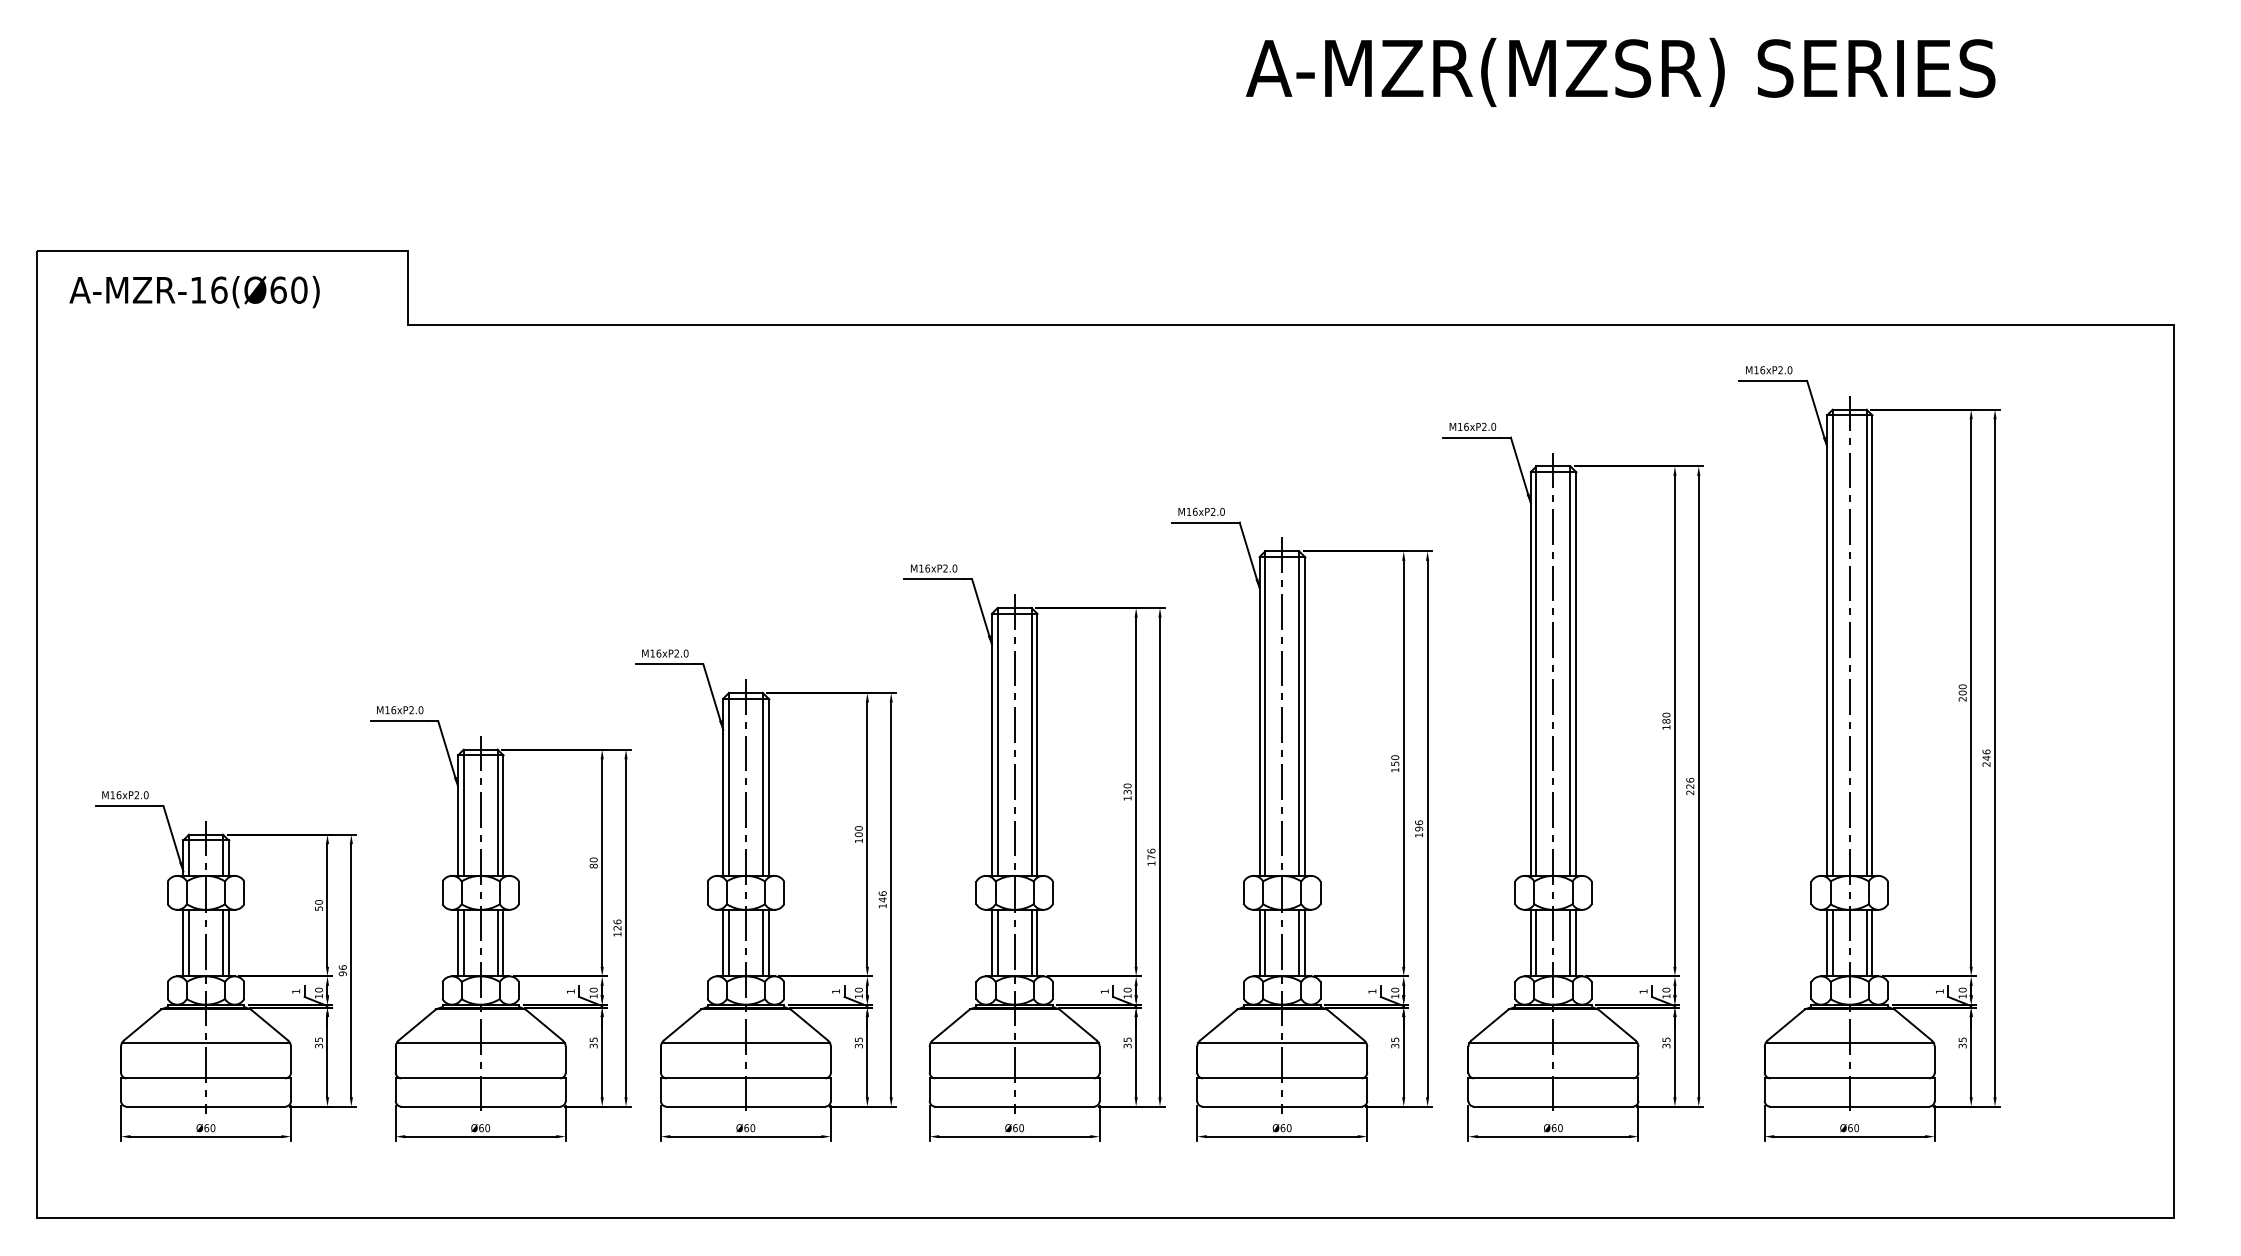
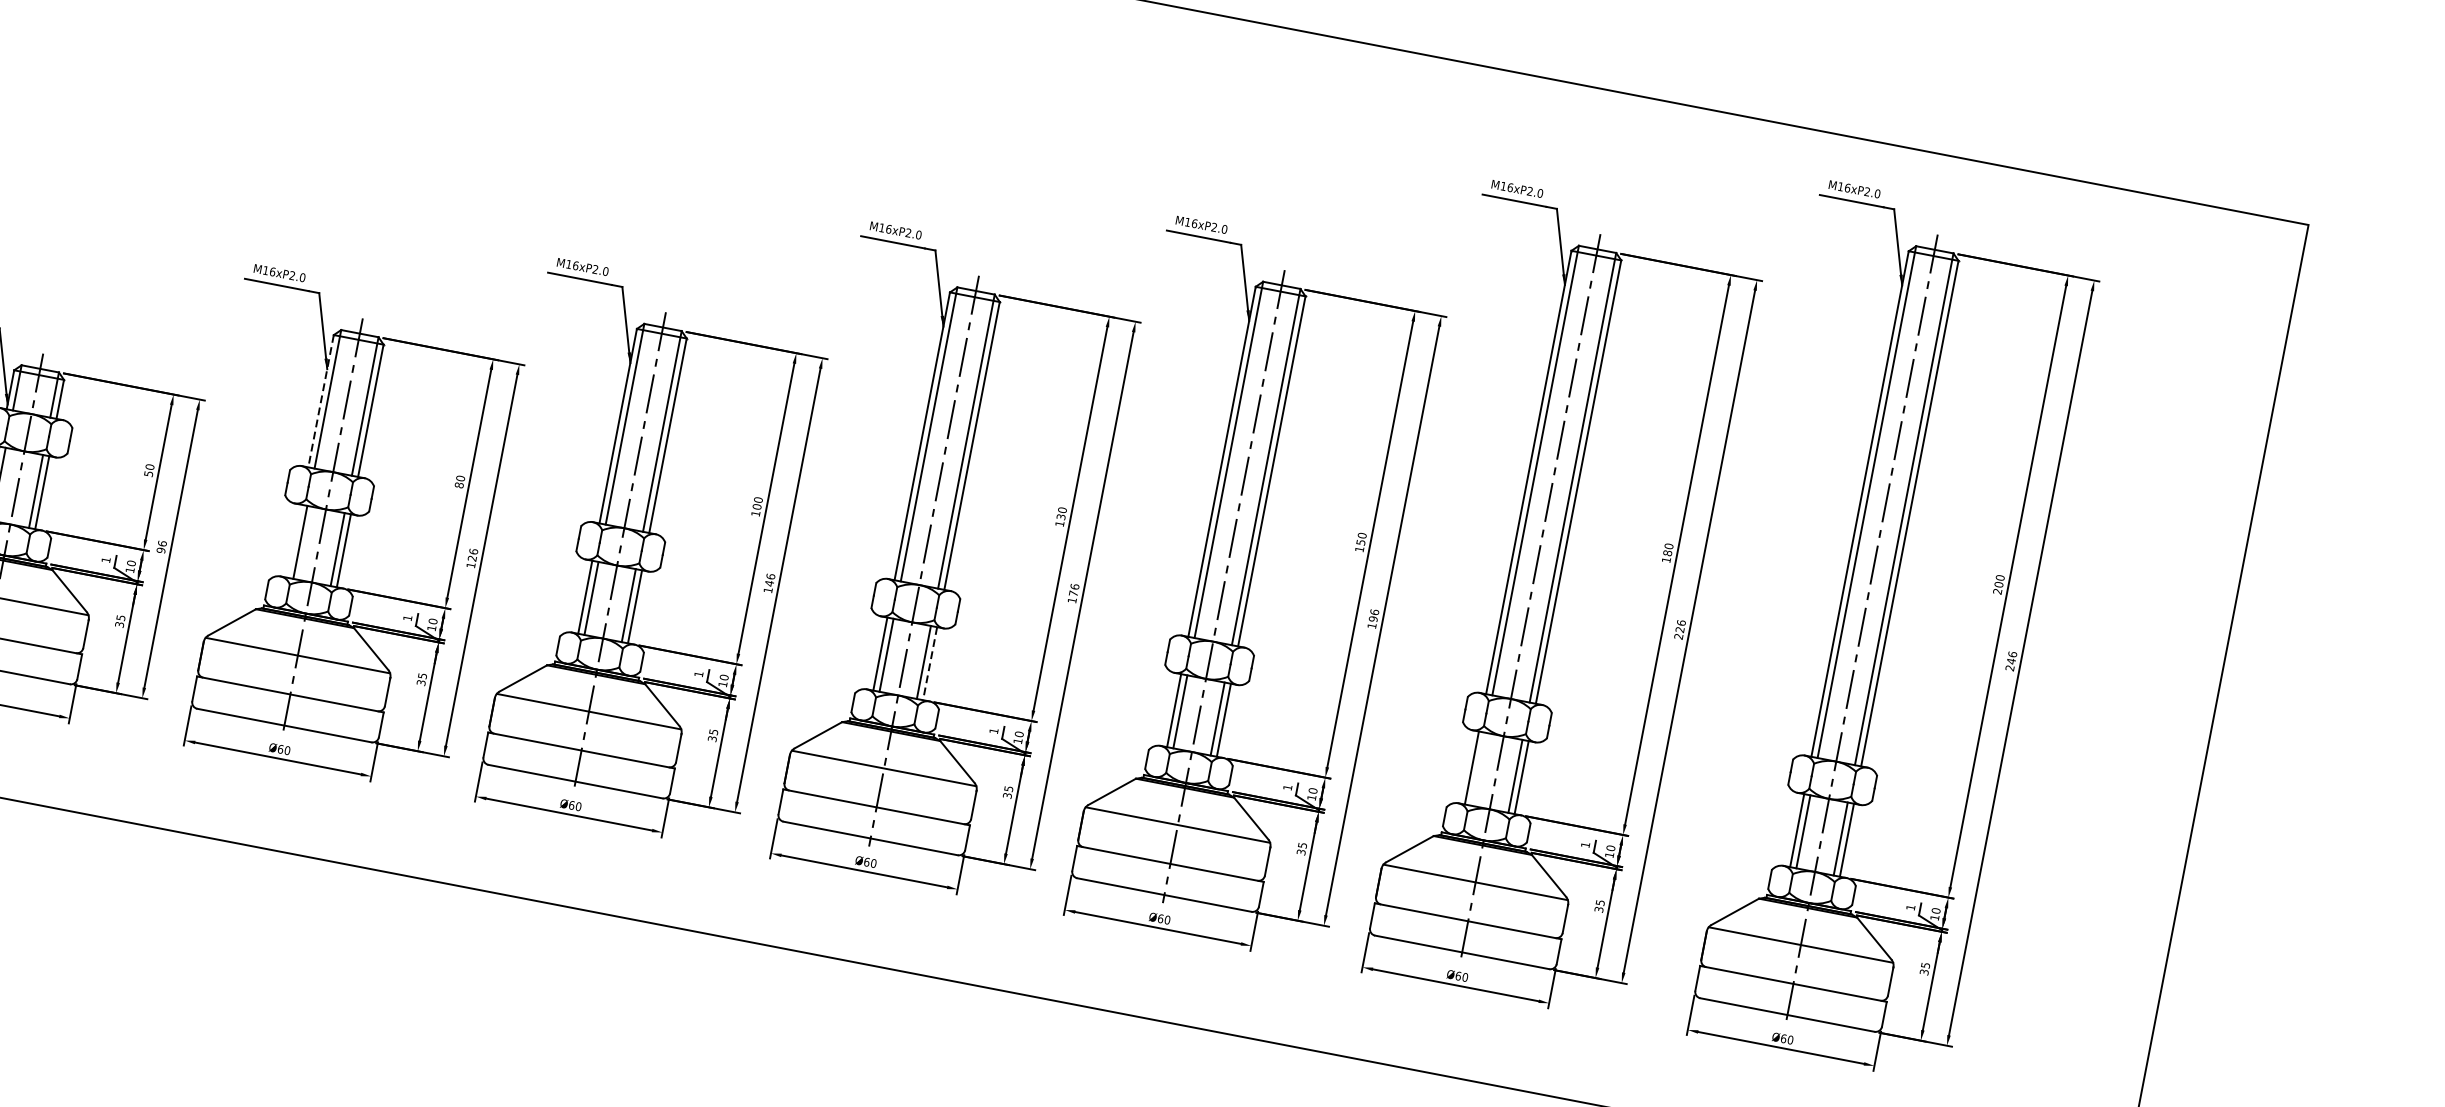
line: (458, 816) -> (321, 402), solid -> dashed
line: (458, 942) -> (294, 540), removed
line: (1536, 942) -> (1478, 768), removed
line: (1037, 943) -> (930, 664), solid -> dashed

